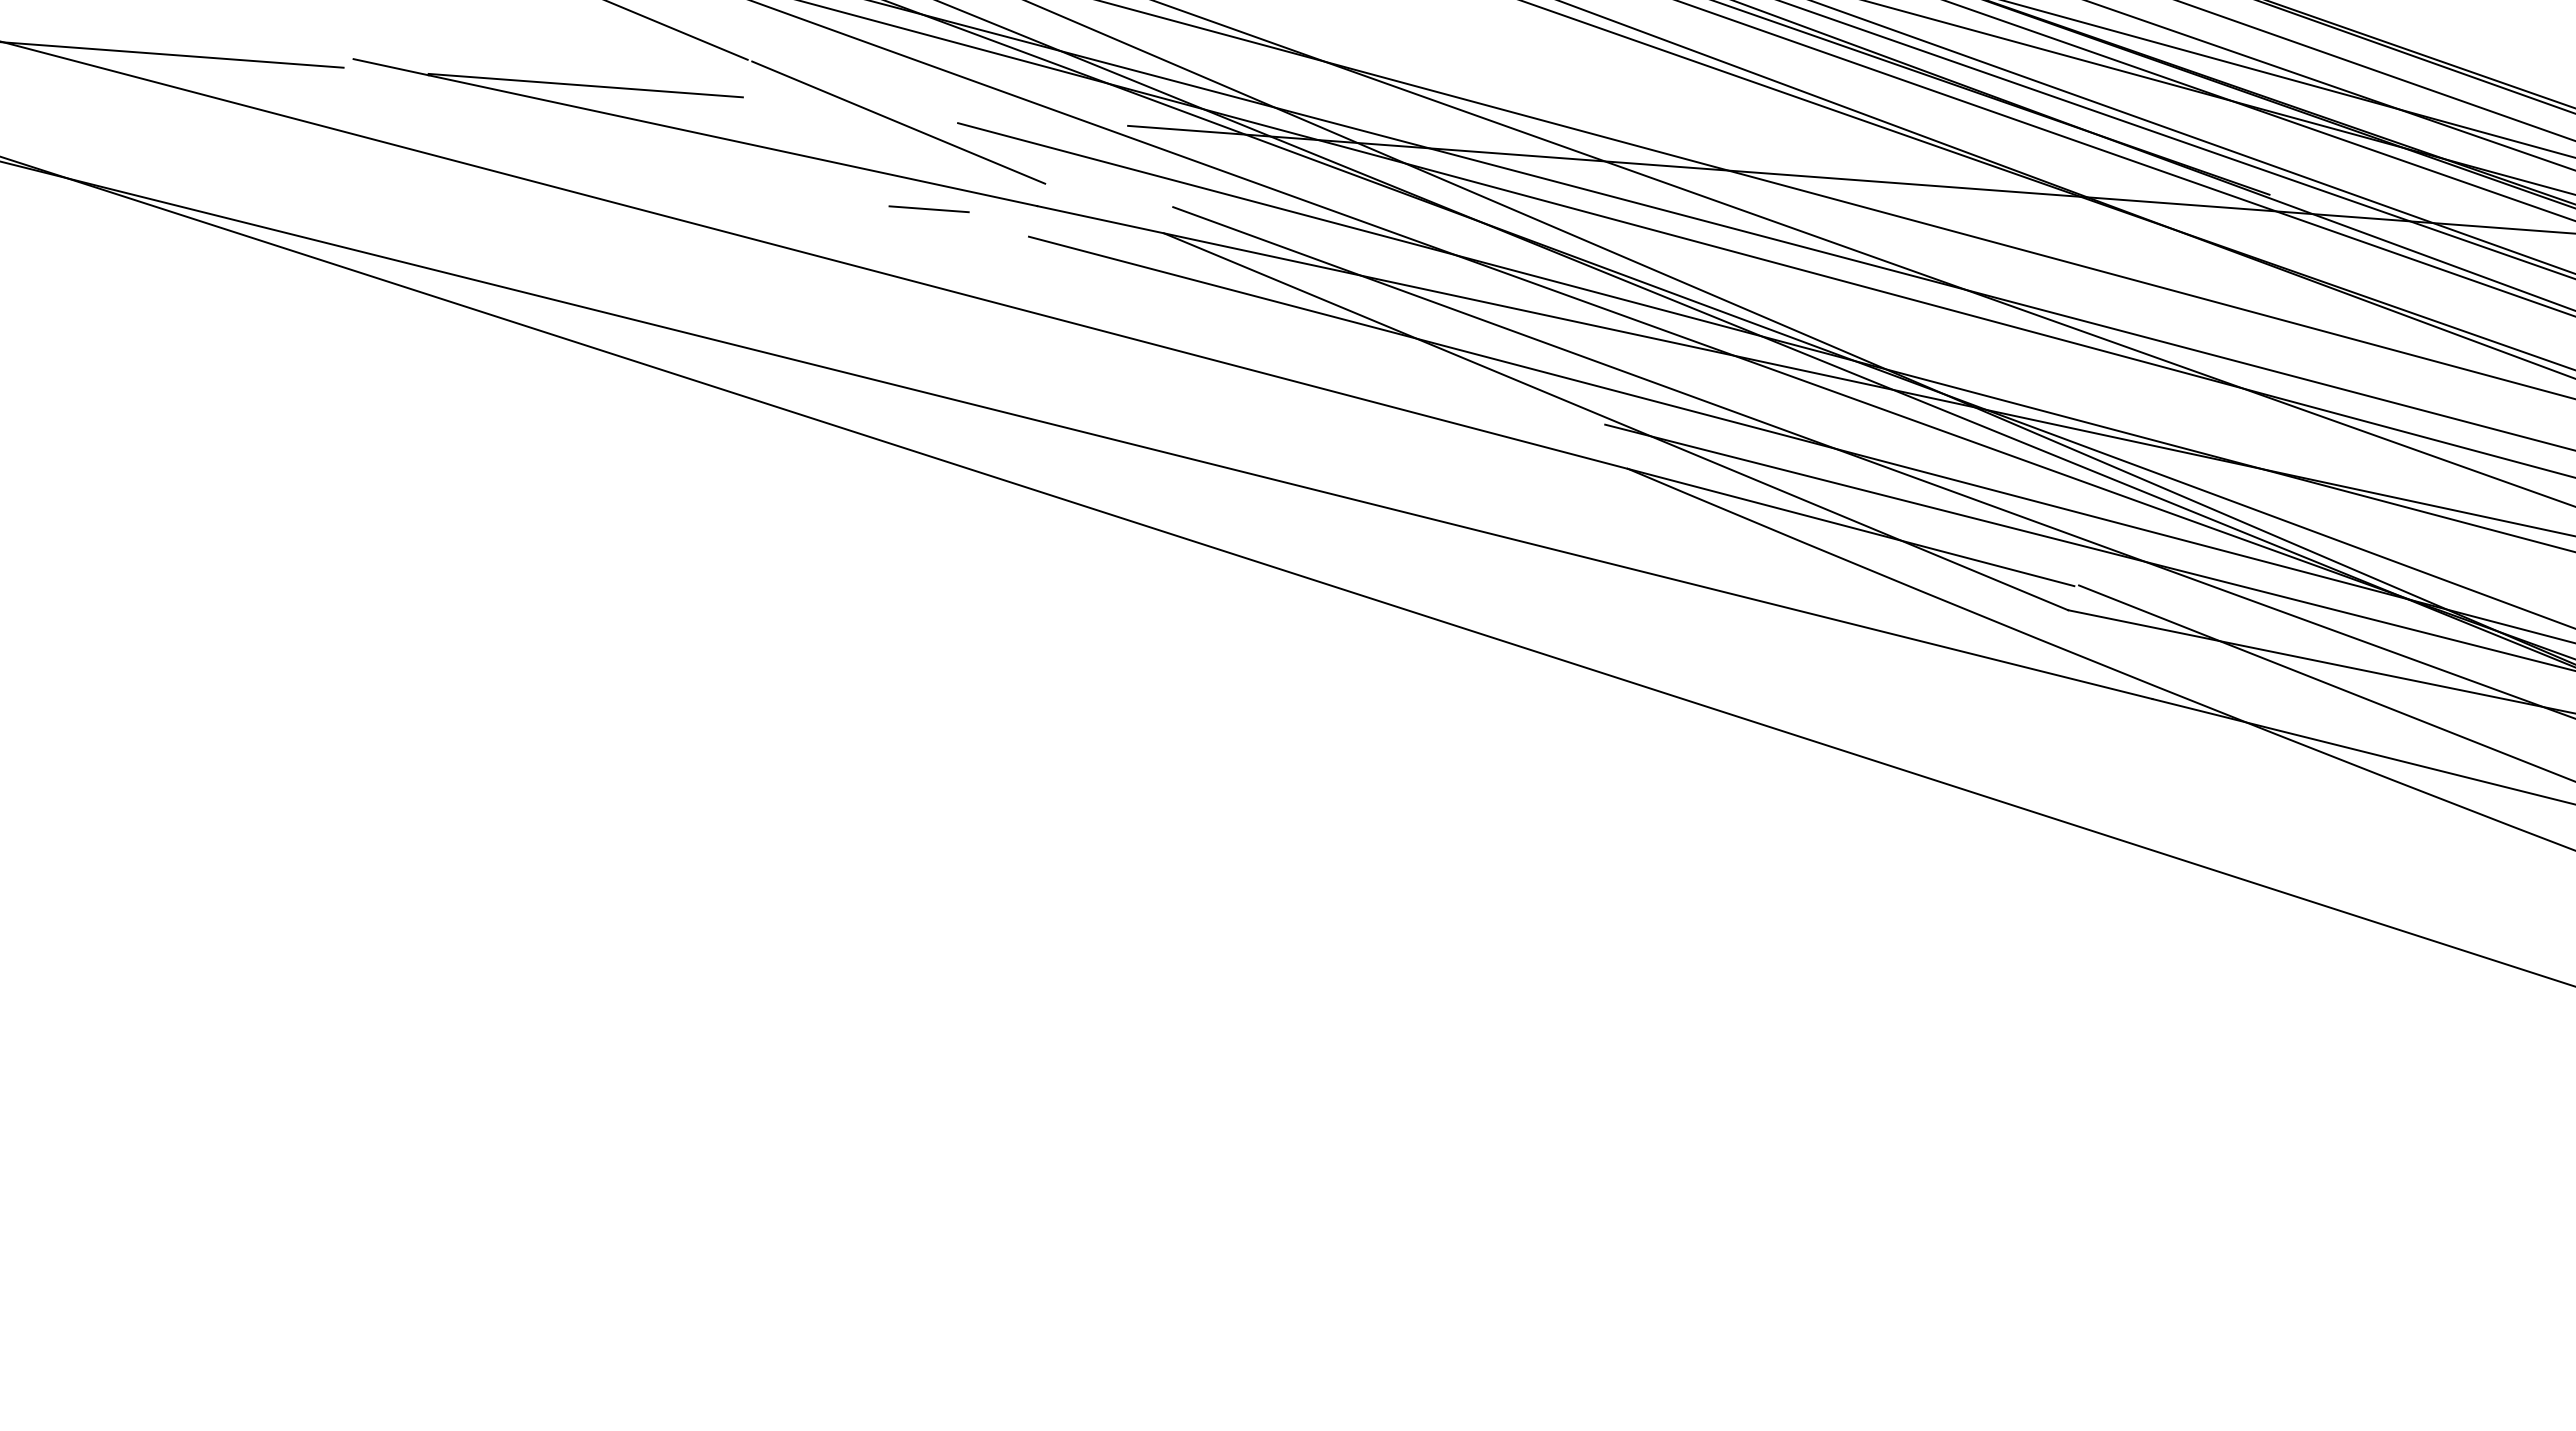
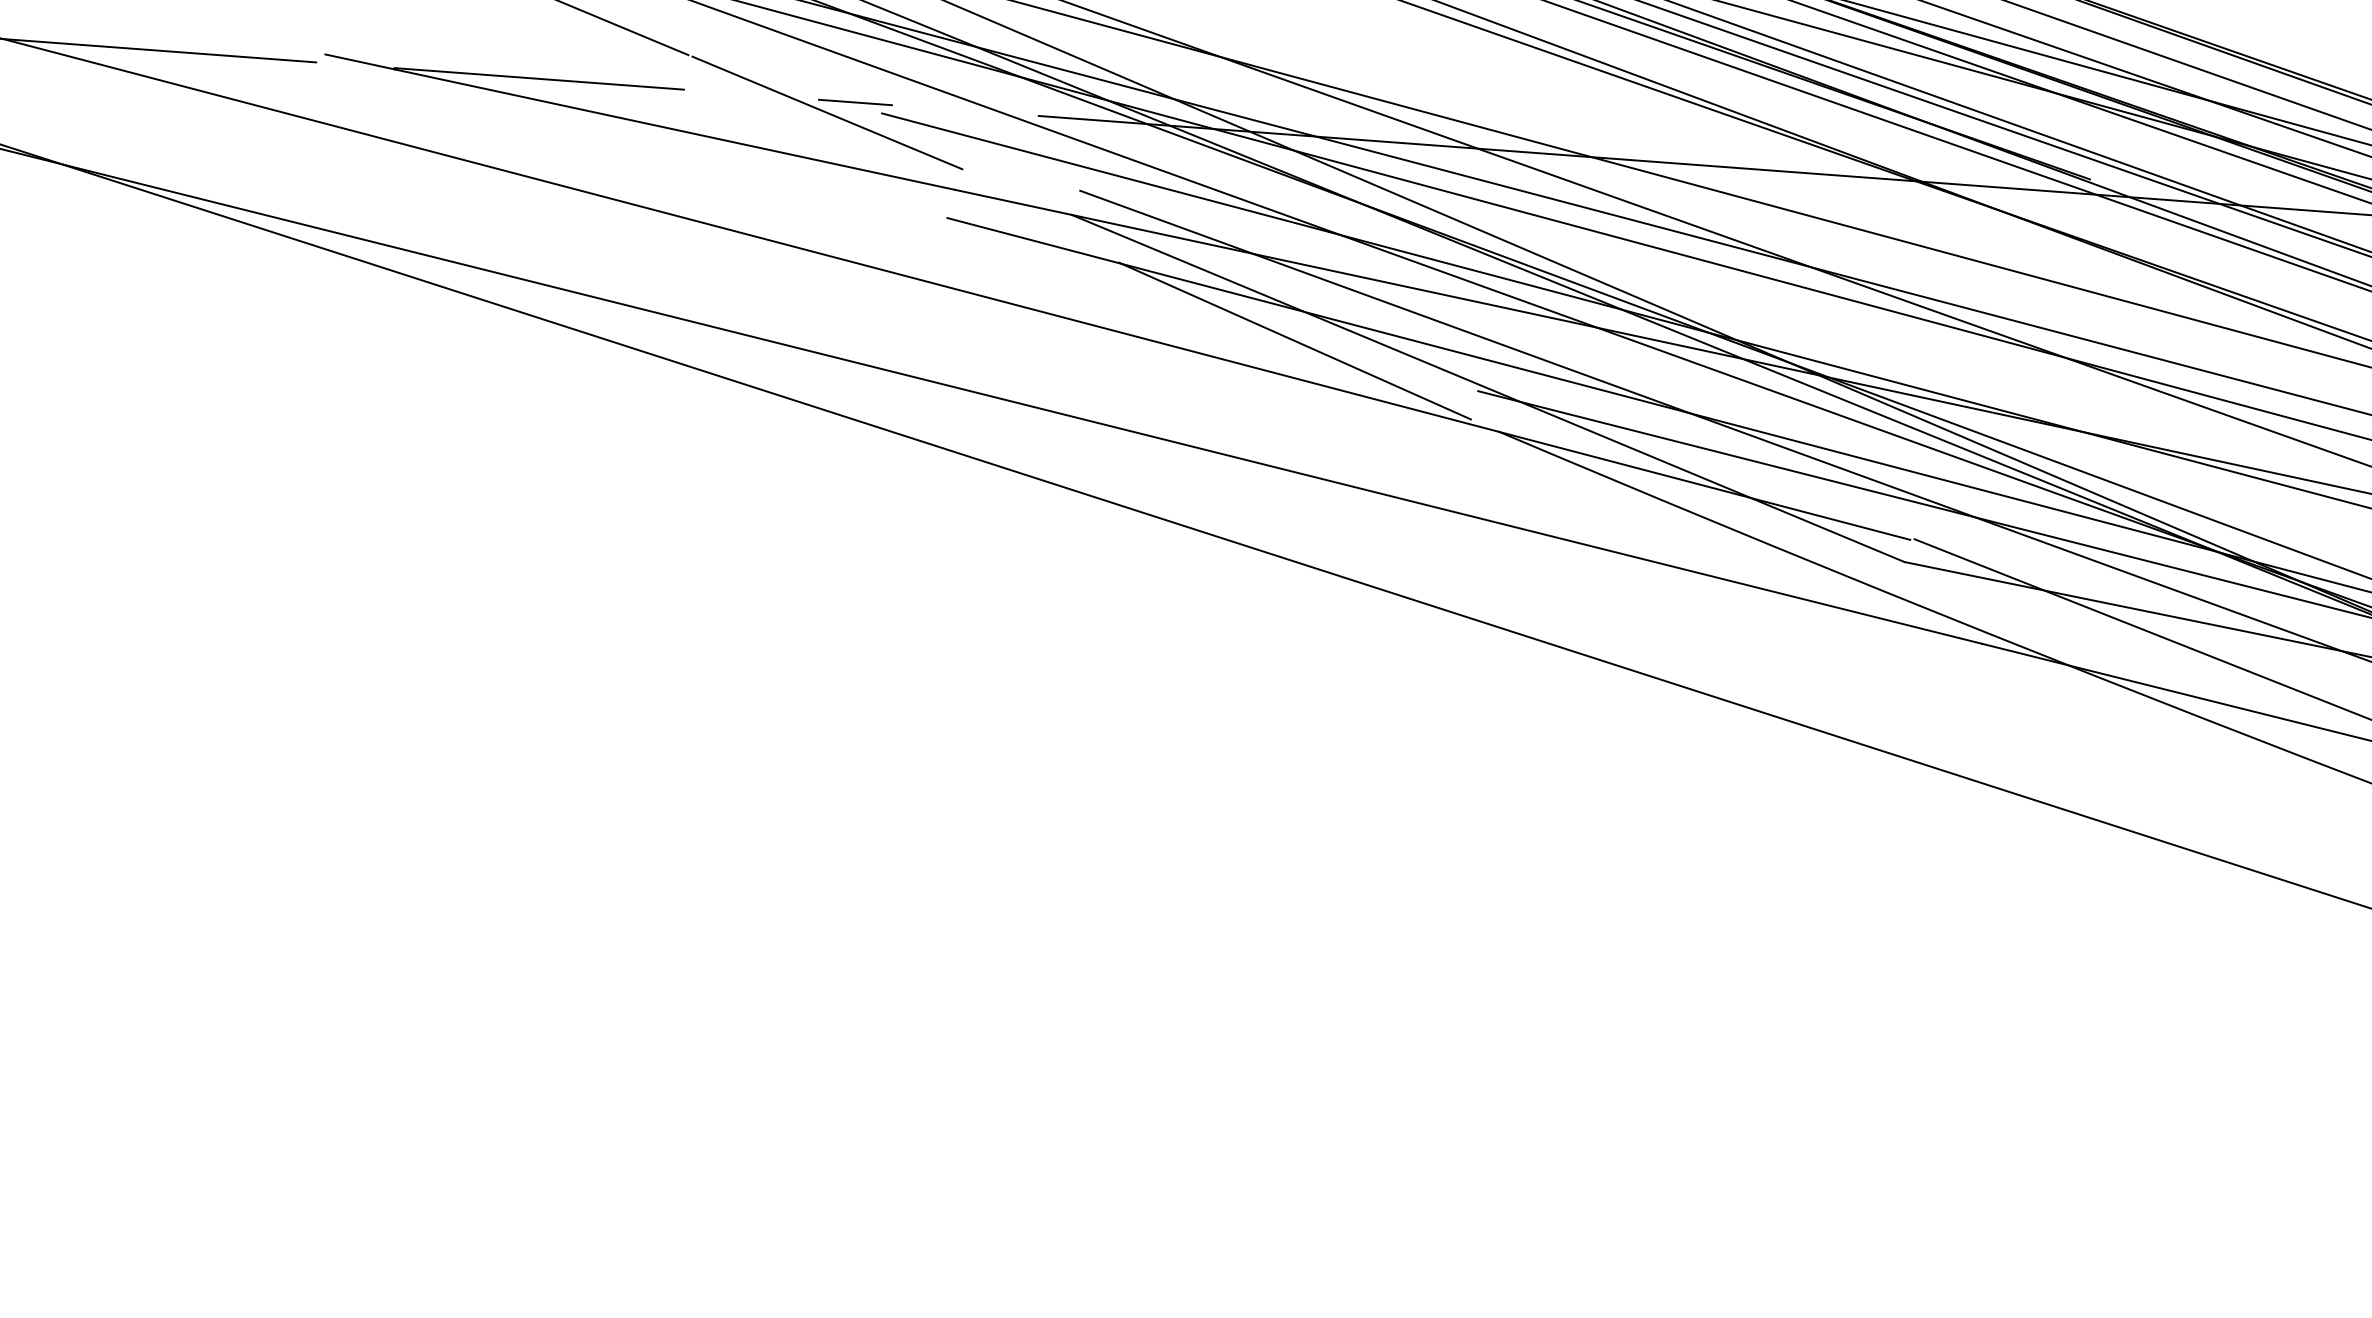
line: (928, 209) -> (854, 102), moved
line: (1406, 370) -> (1295, 341), added

